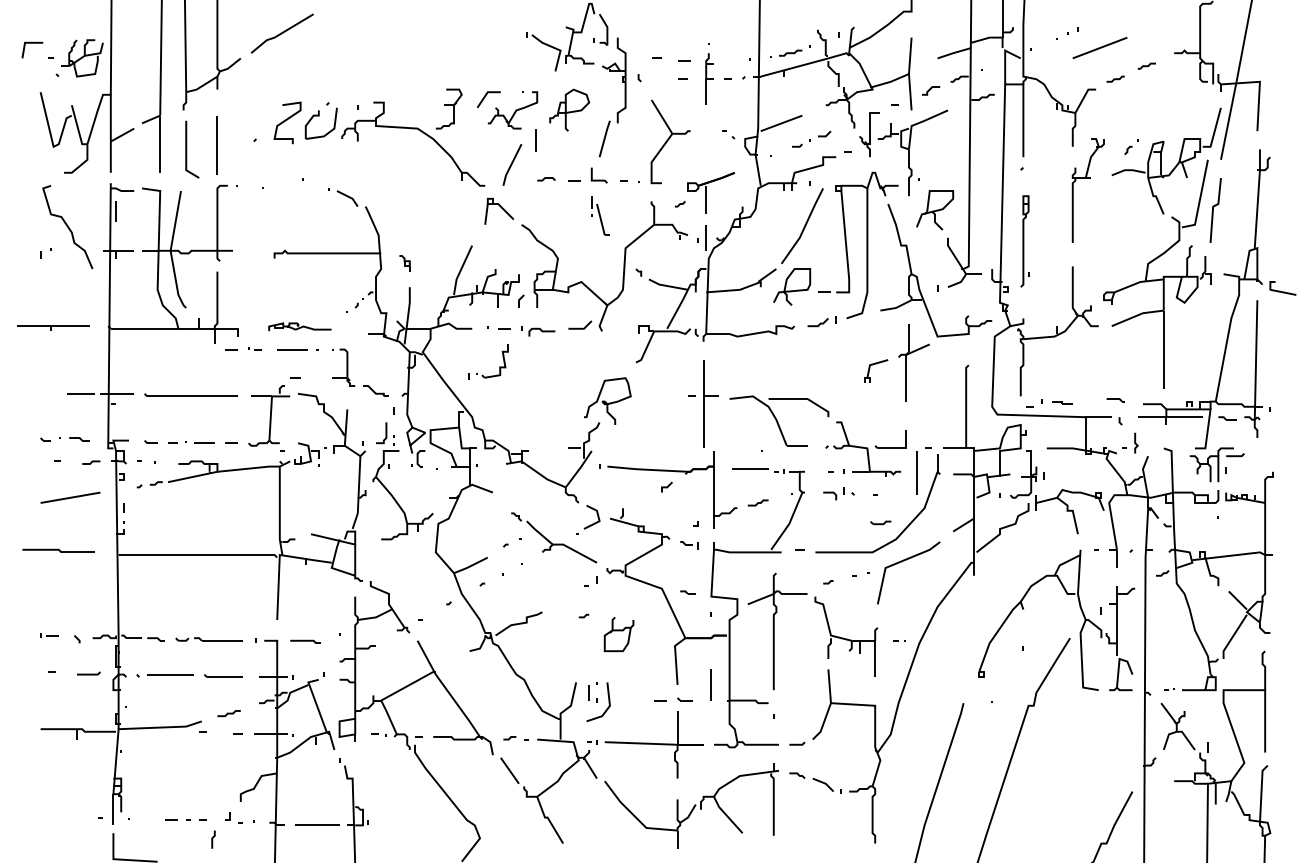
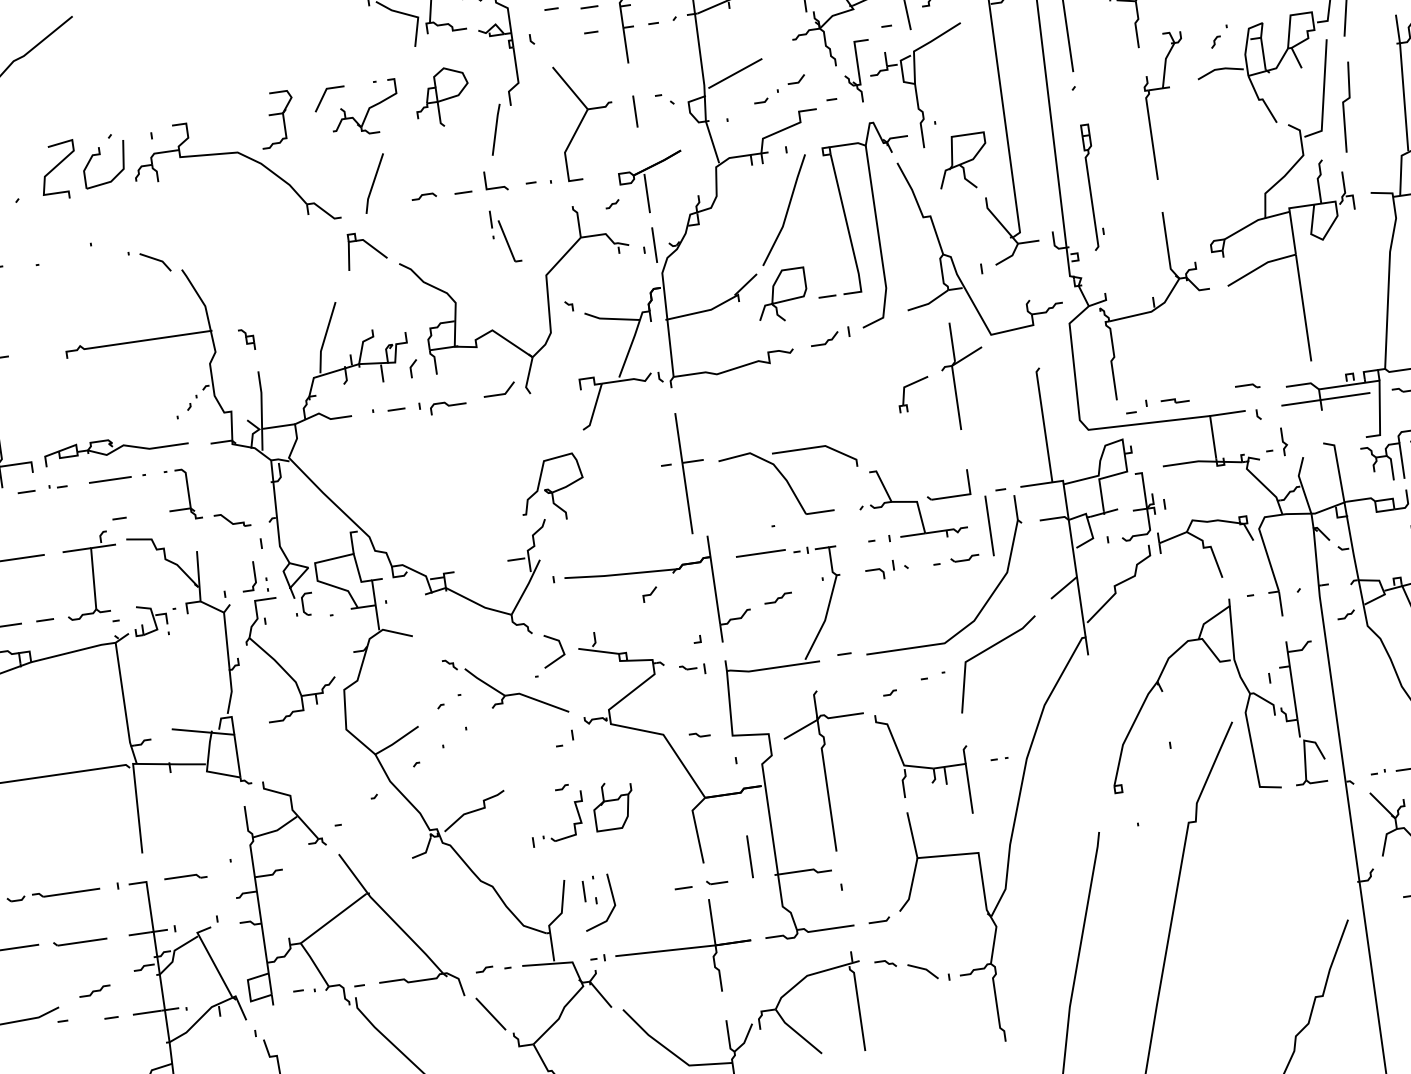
line: (535, 140) -> (634, 111), moved
part: (299, 326) -> (114, 446), size x1.67
part: (499, 366) -> (573, 822), moved
part: (880, 522) -> (964, 558), moved

